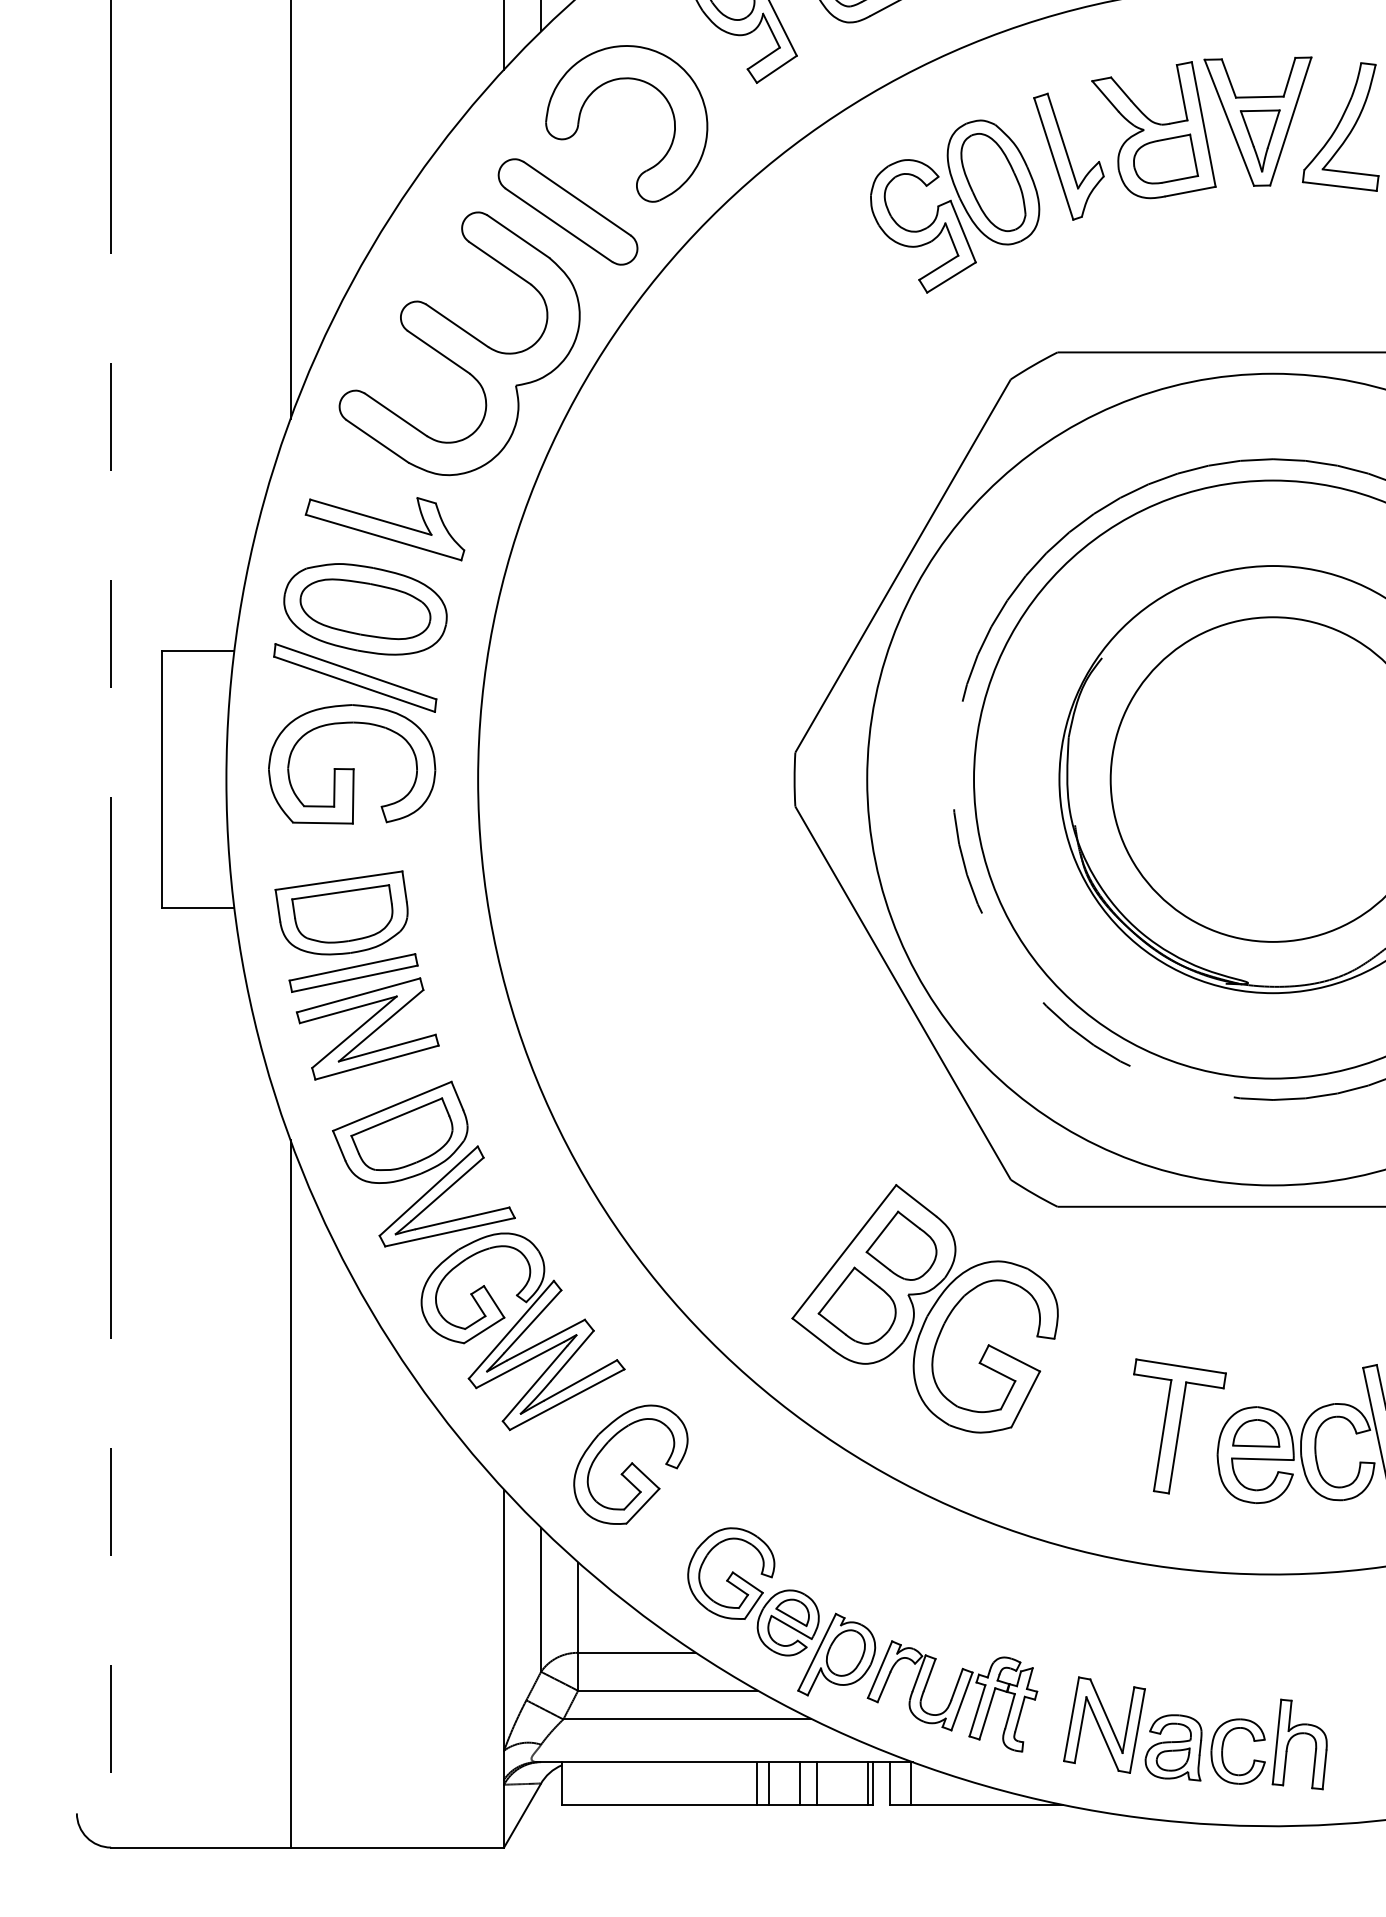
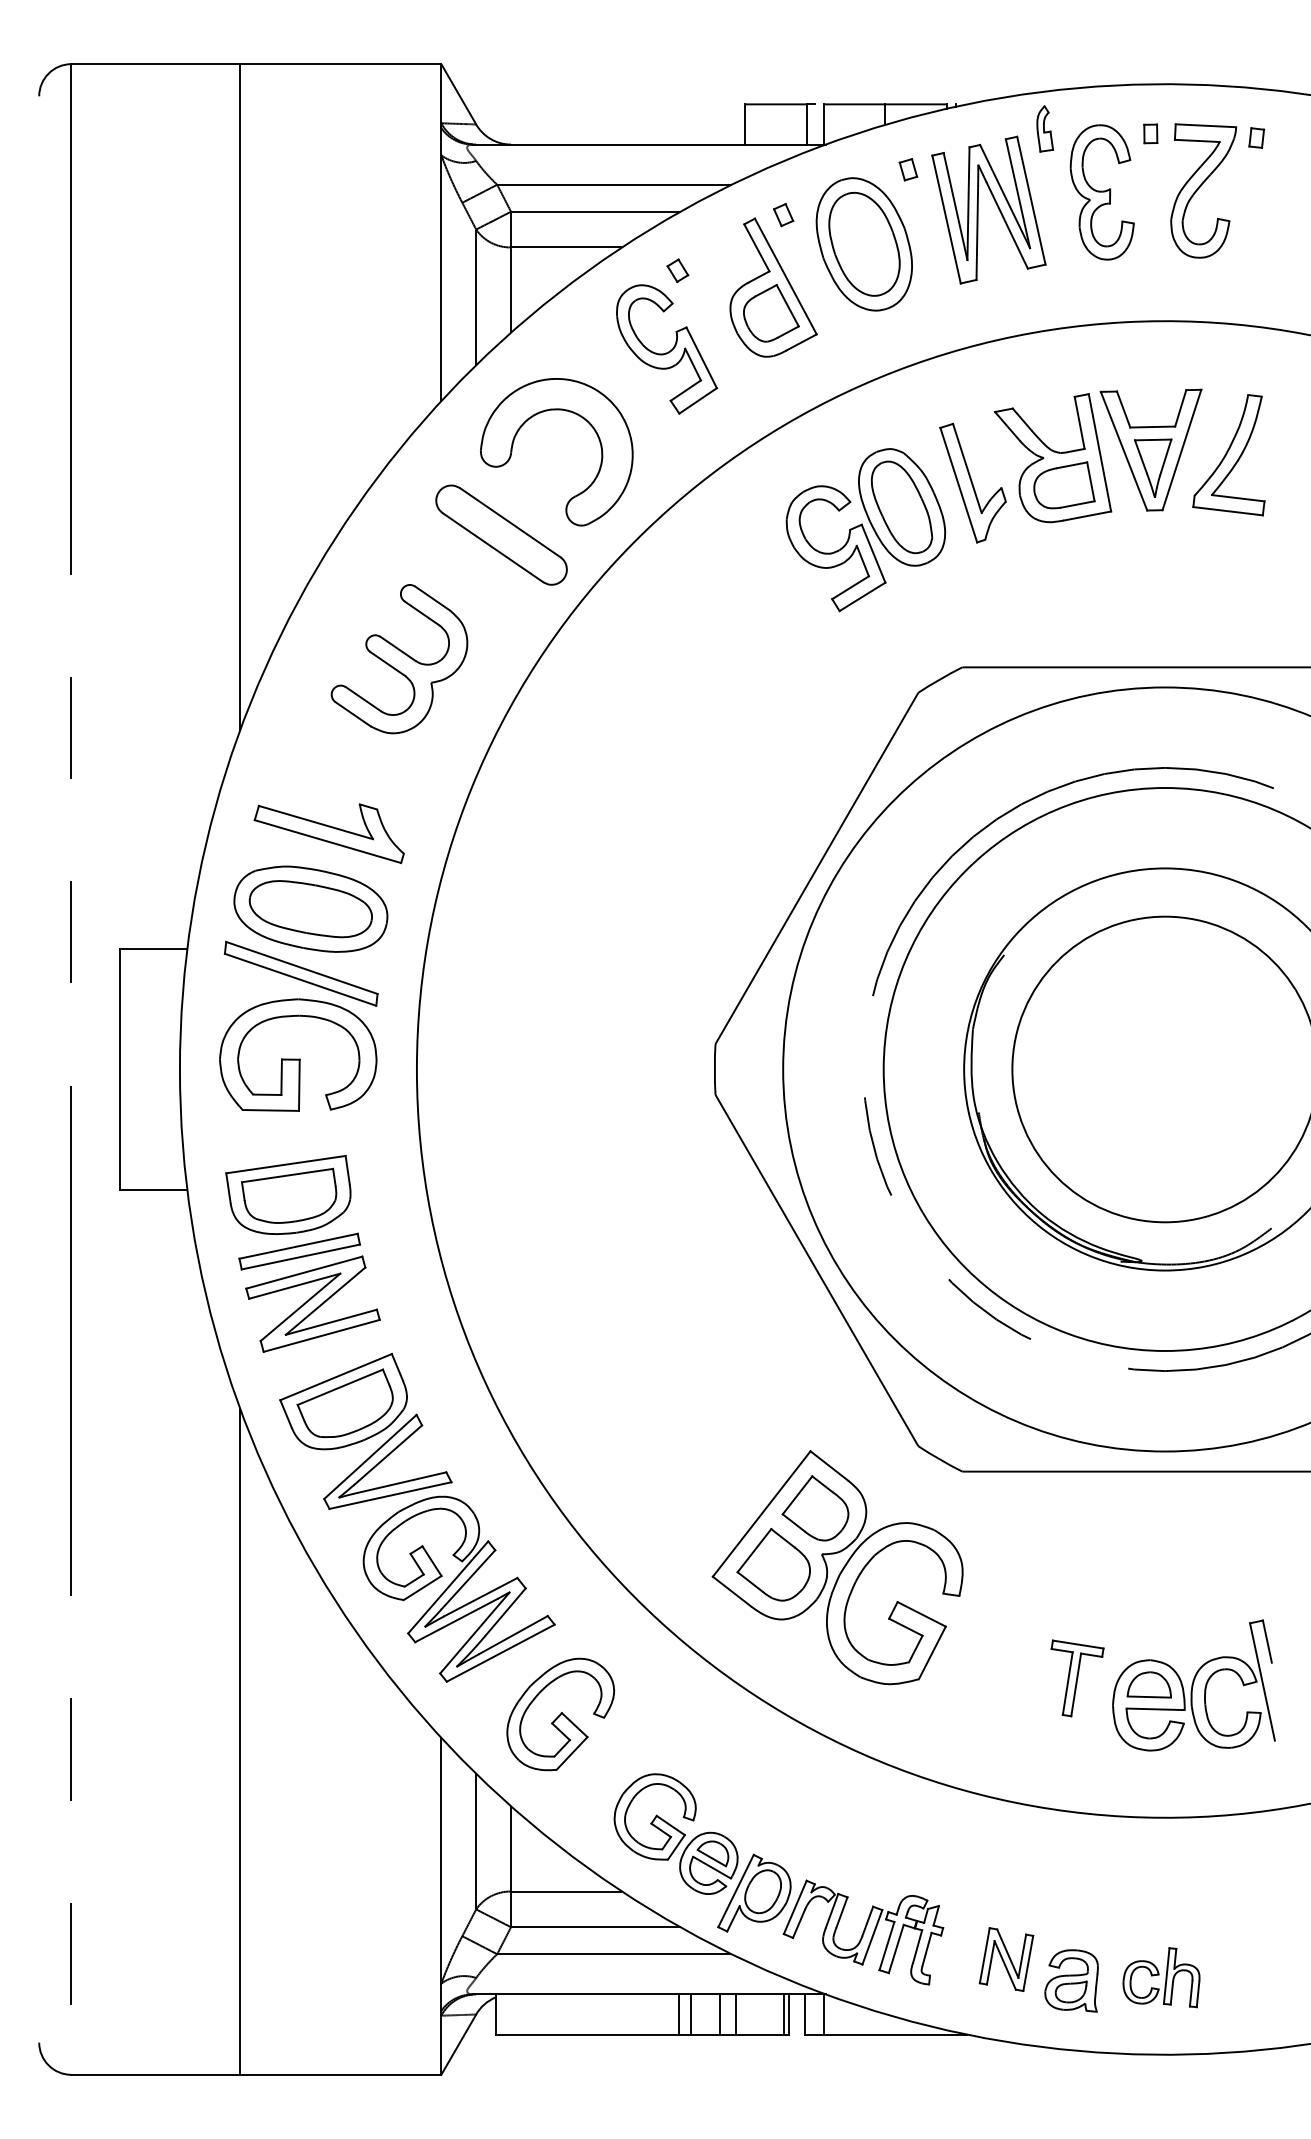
part: (459, 343) -> (399, 658), size x0.6
part: (1179, 1426) -> (1077, 1678), size x0.6
part: (1104, 1725) -> (1006, 1959), size x0.7
part: (1269, 1744) -> (1161, 1977), size x0.7

